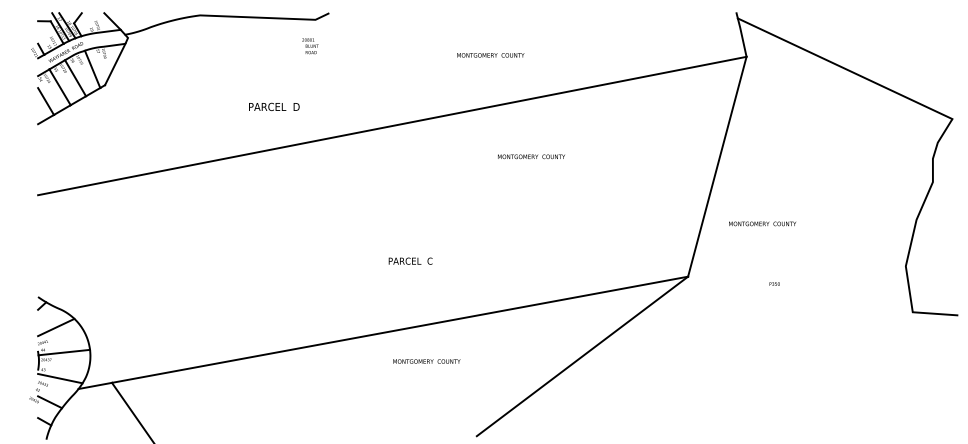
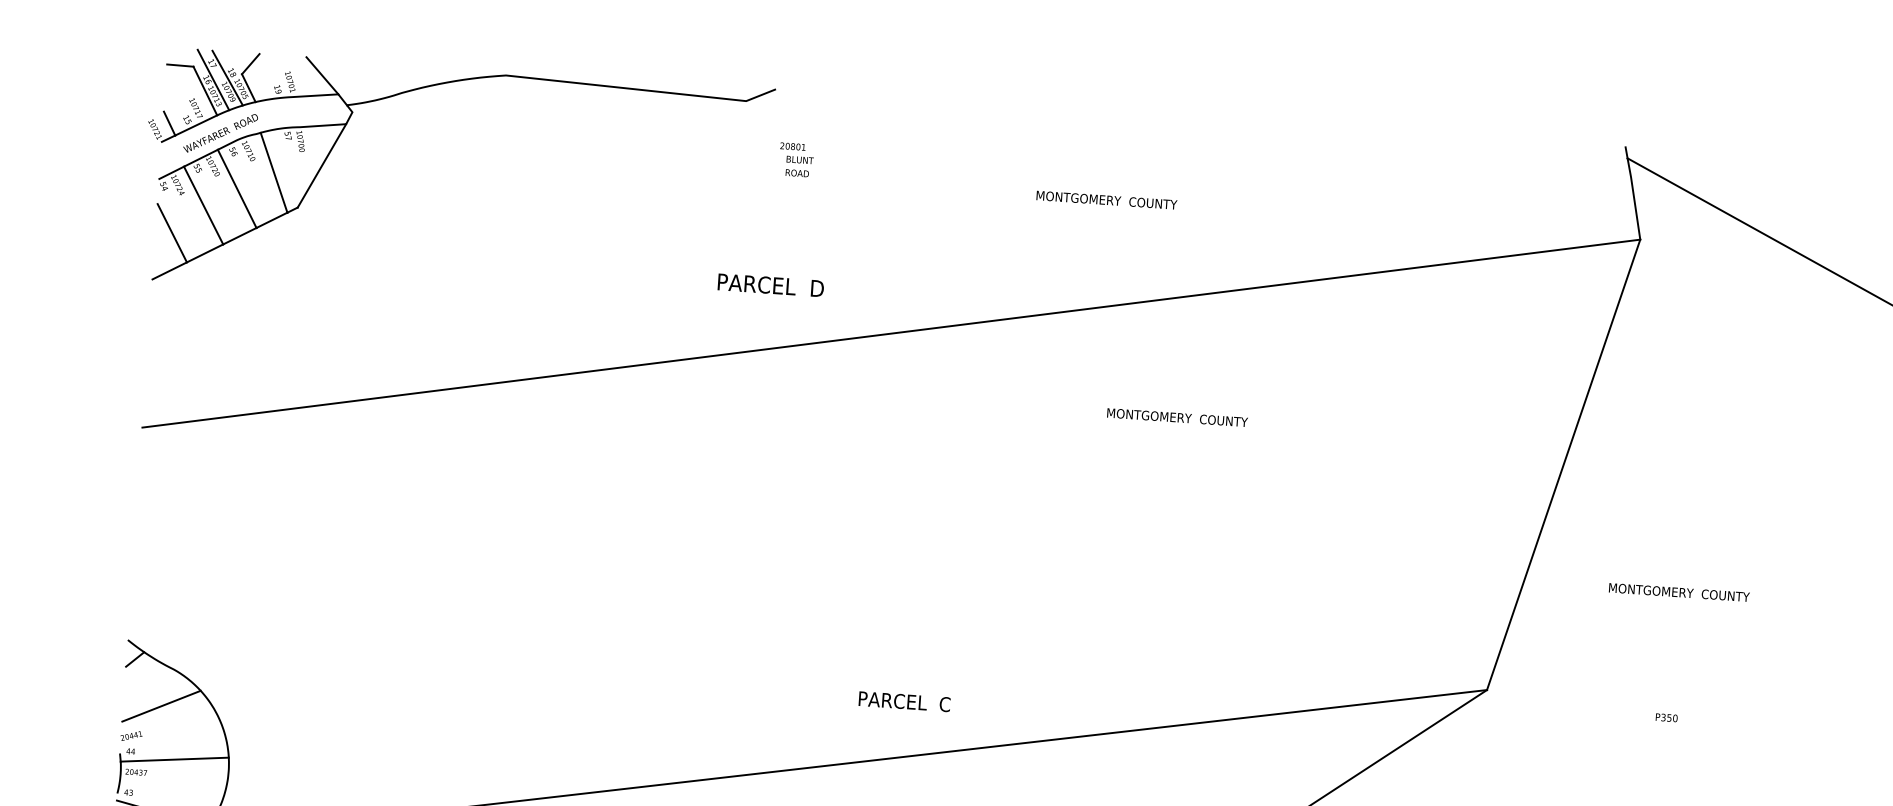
text: (310, 46) -> (796, 160), moved
text: (274, 106) -> (771, 284), moved
text: (762, 223) -> (1679, 591), moved
text: (410, 260) -> (904, 700), moved

